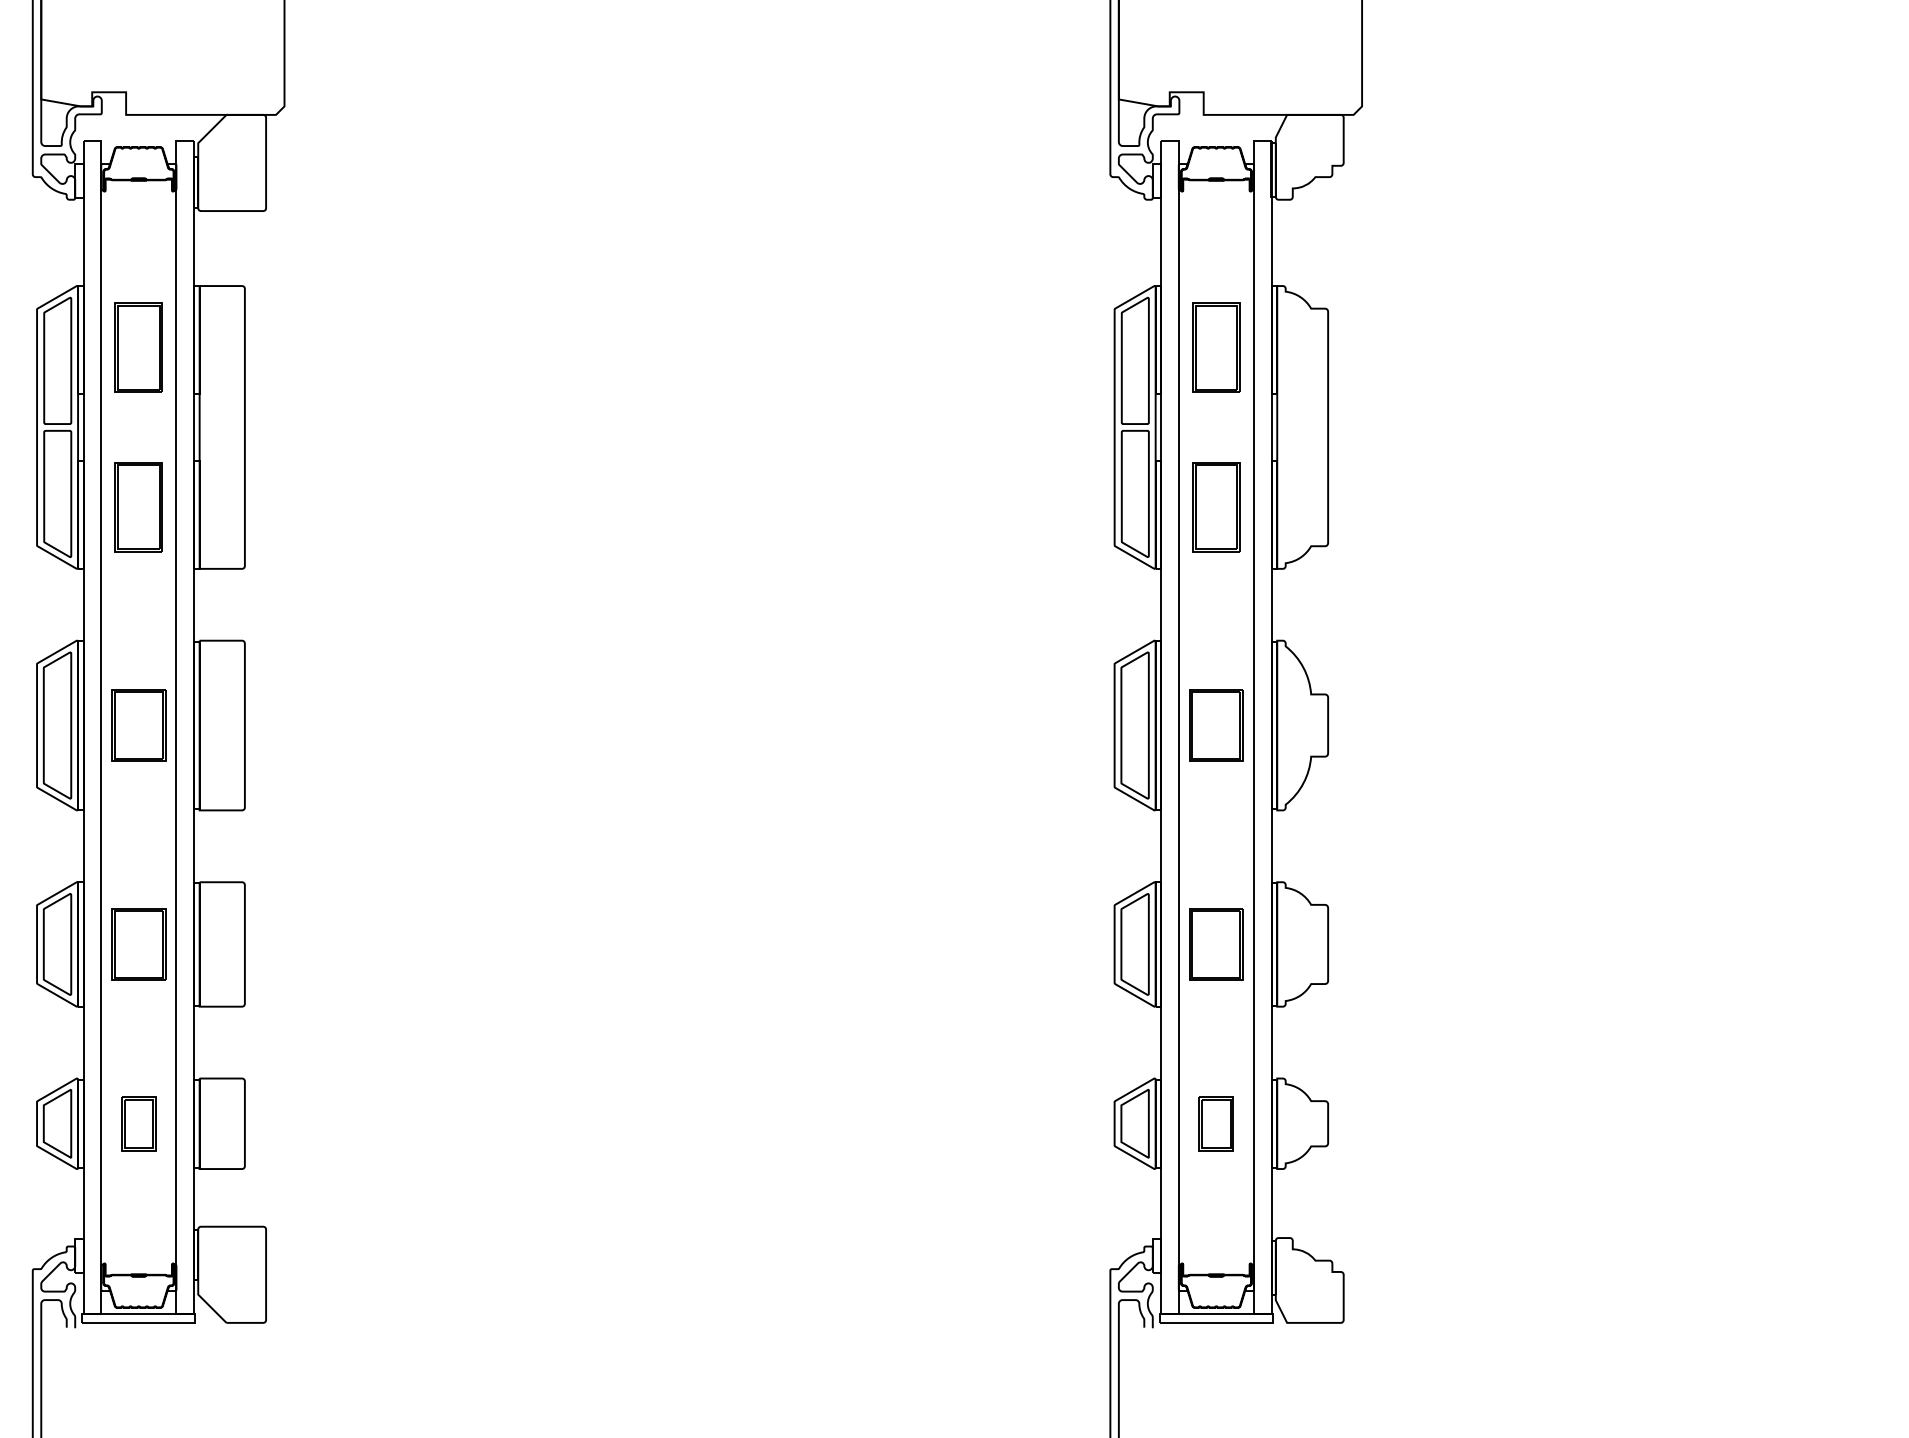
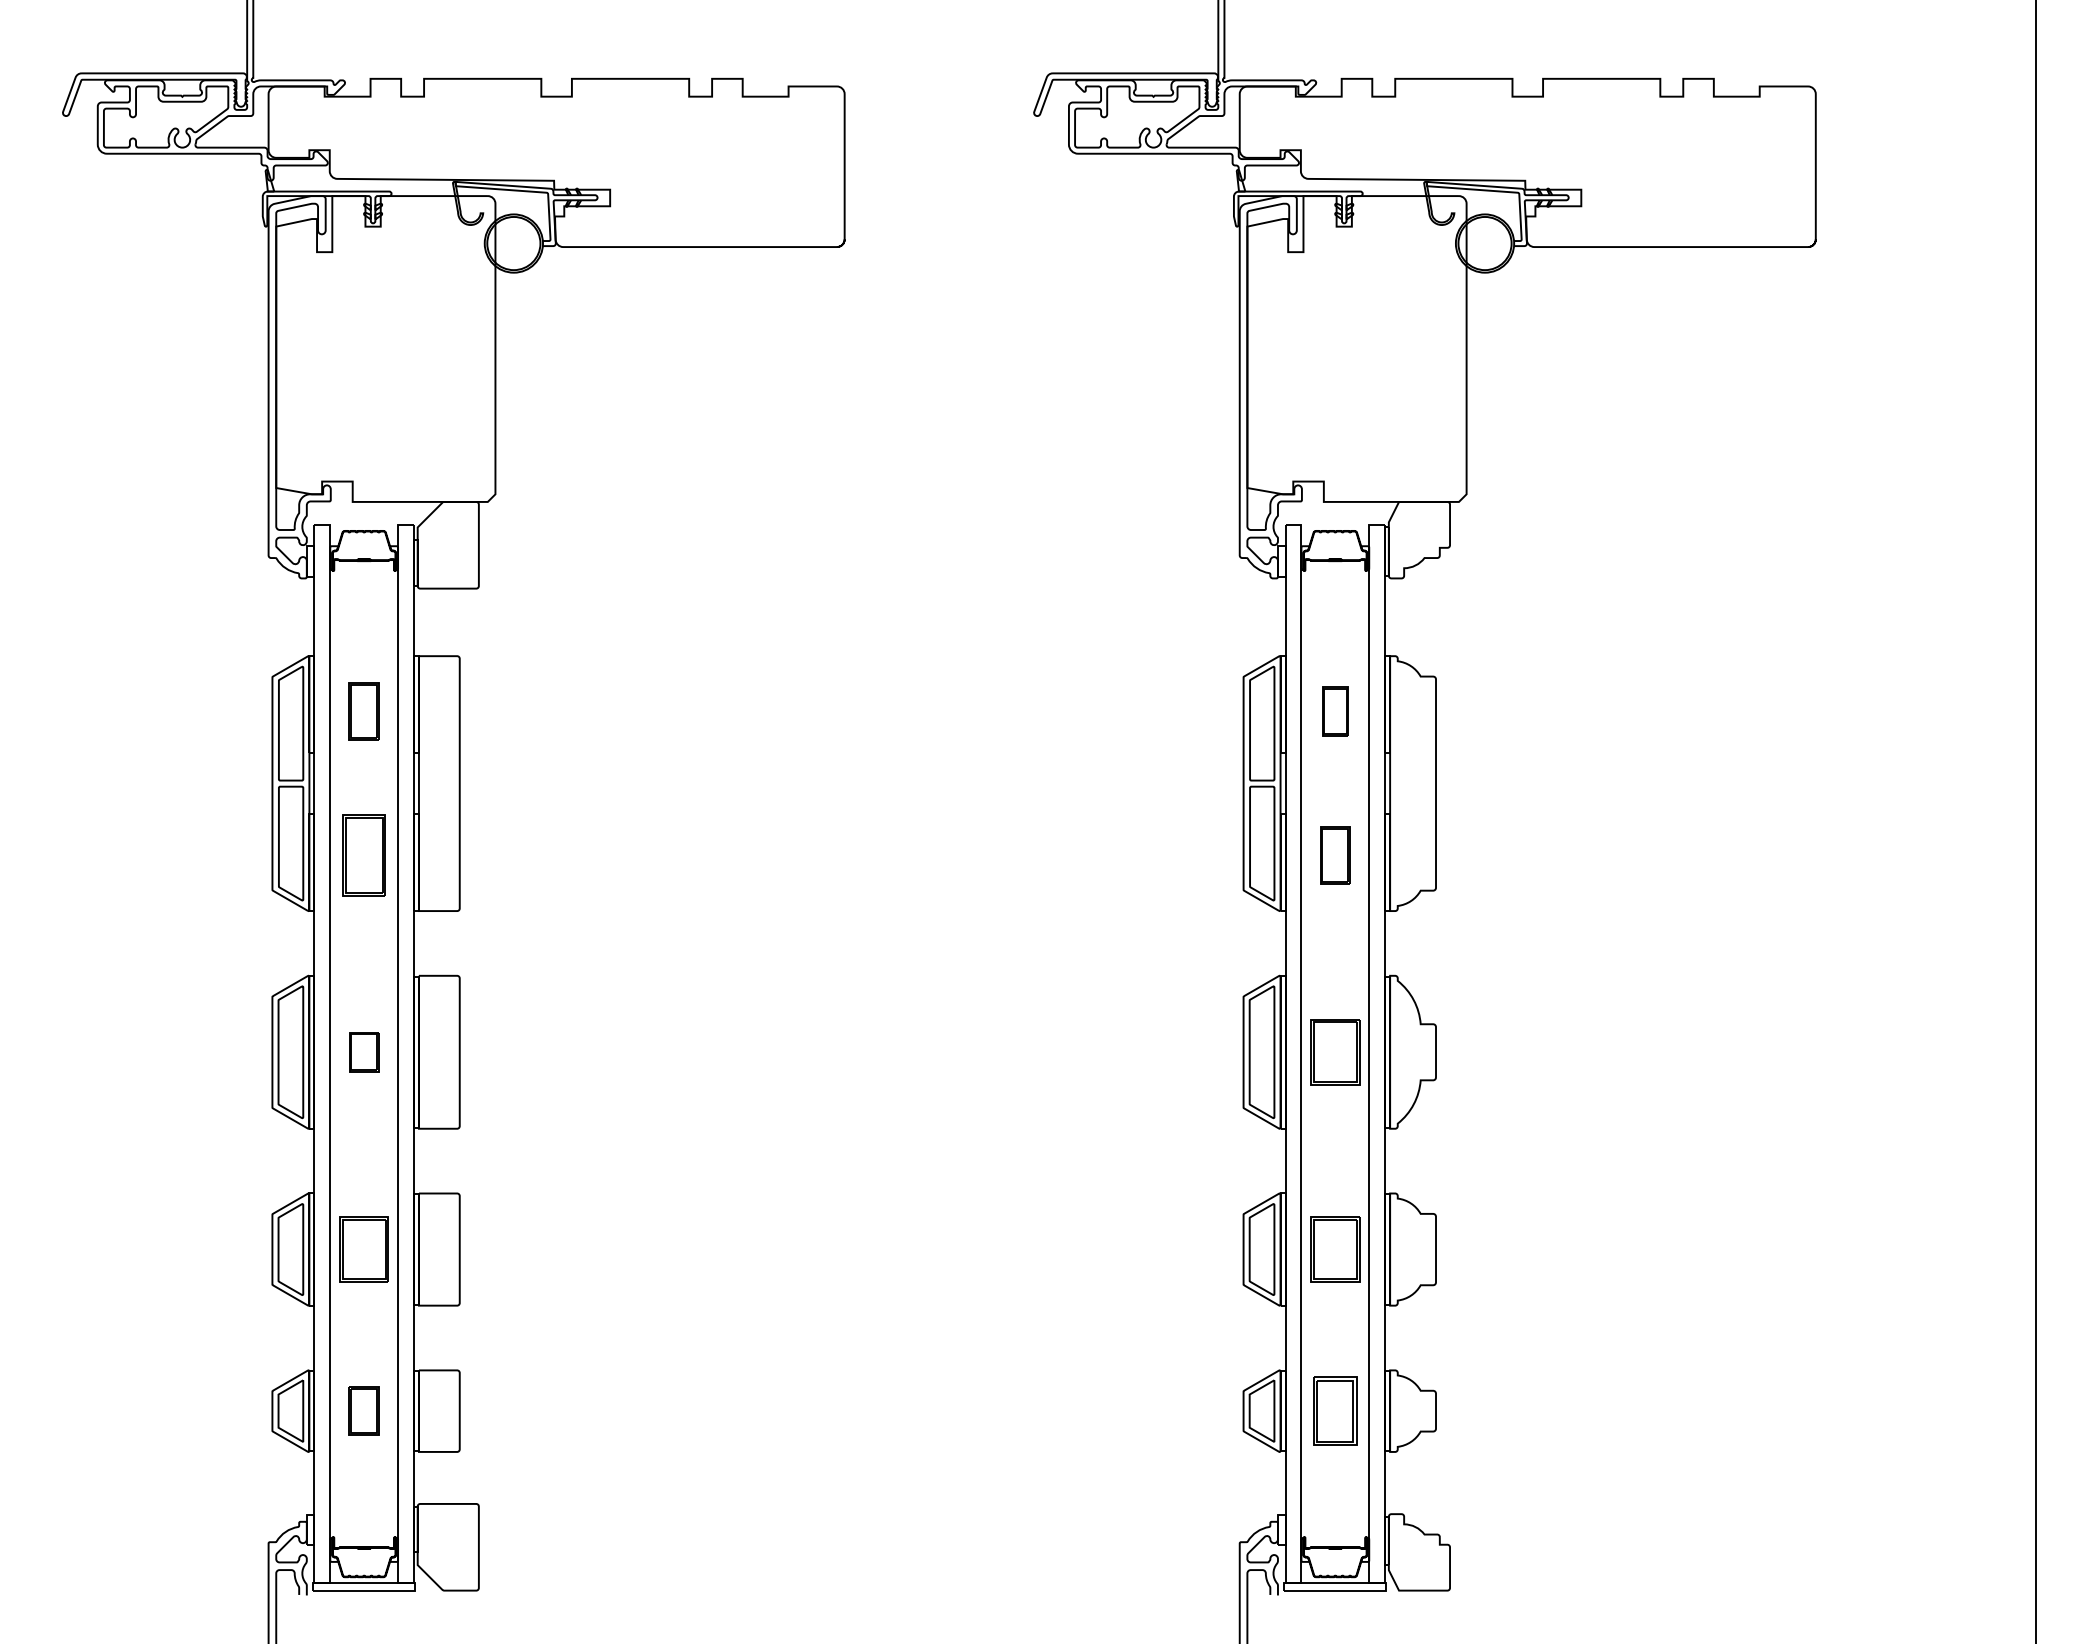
part: (138, 347) -> (363, 711), size x0.7
part: (1216, 347) -> (1335, 711), size x0.6
part: (1216, 507) -> (1335, 855), size x0.7
part: (138, 725) -> (363, 1052), size x0.6
part: (1216, 1123) -> (1335, 1410), size x1.4

